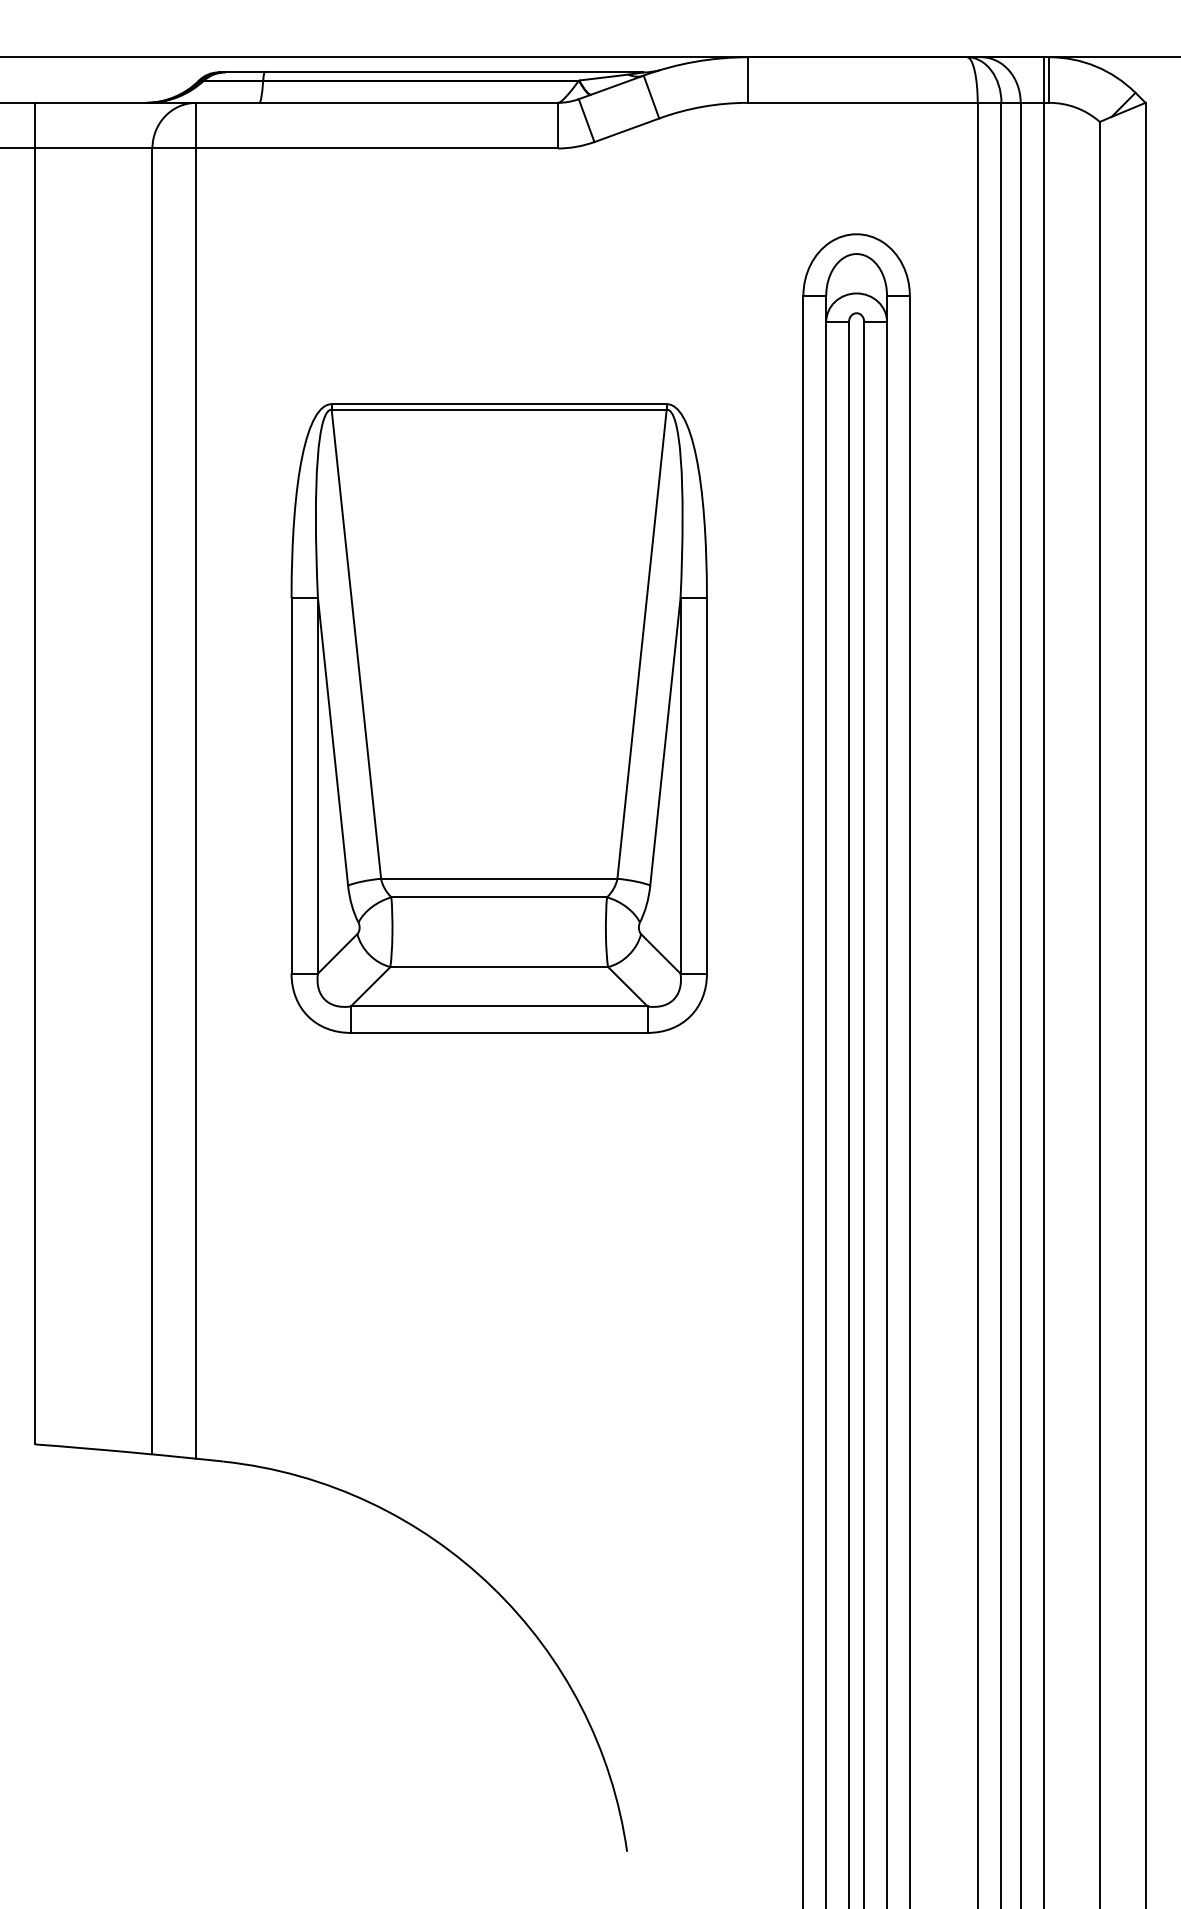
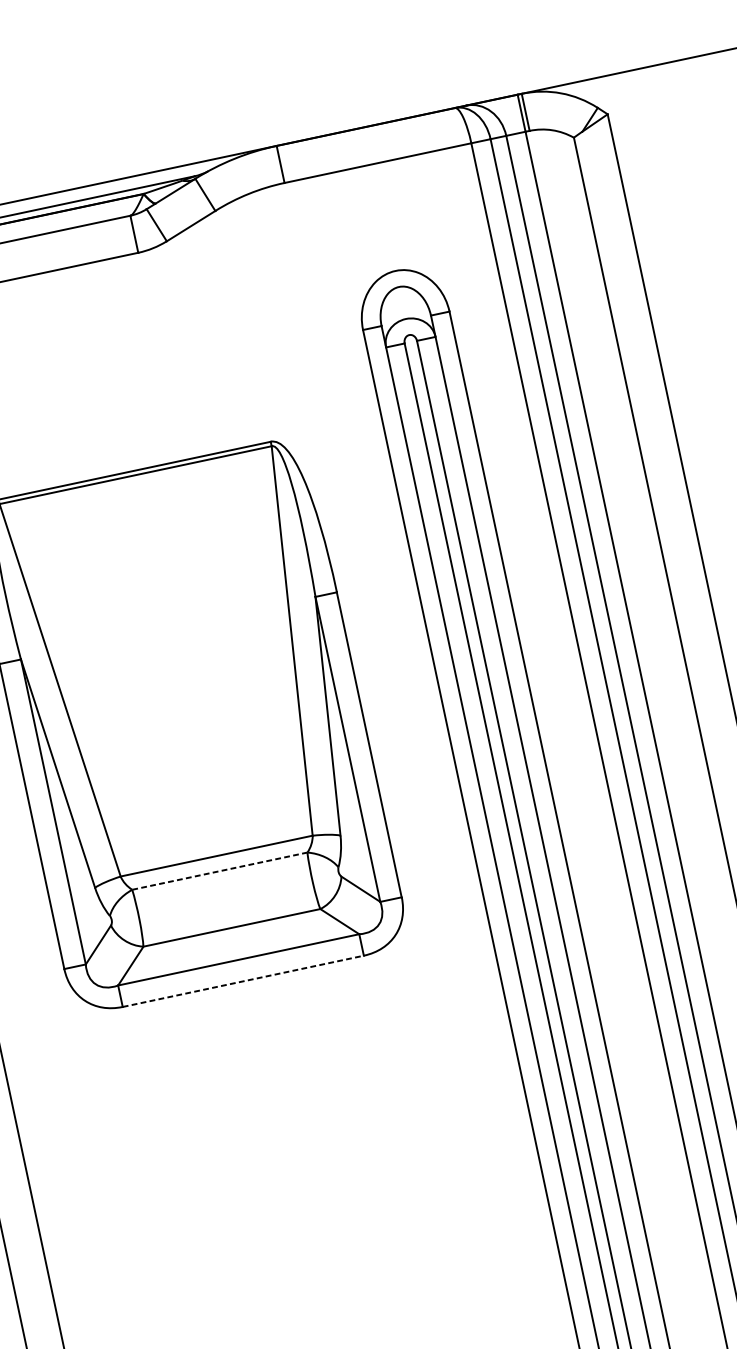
line: (499, 897) -> (220, 871), solid -> dashed
line: (499, 1032) -> (243, 980), solid -> dashed

